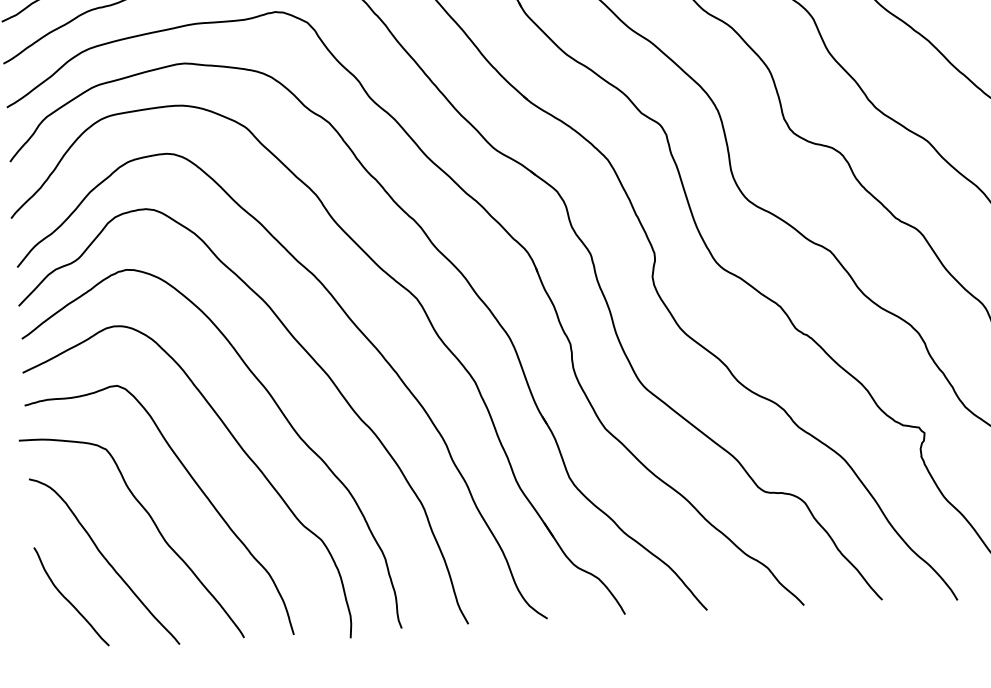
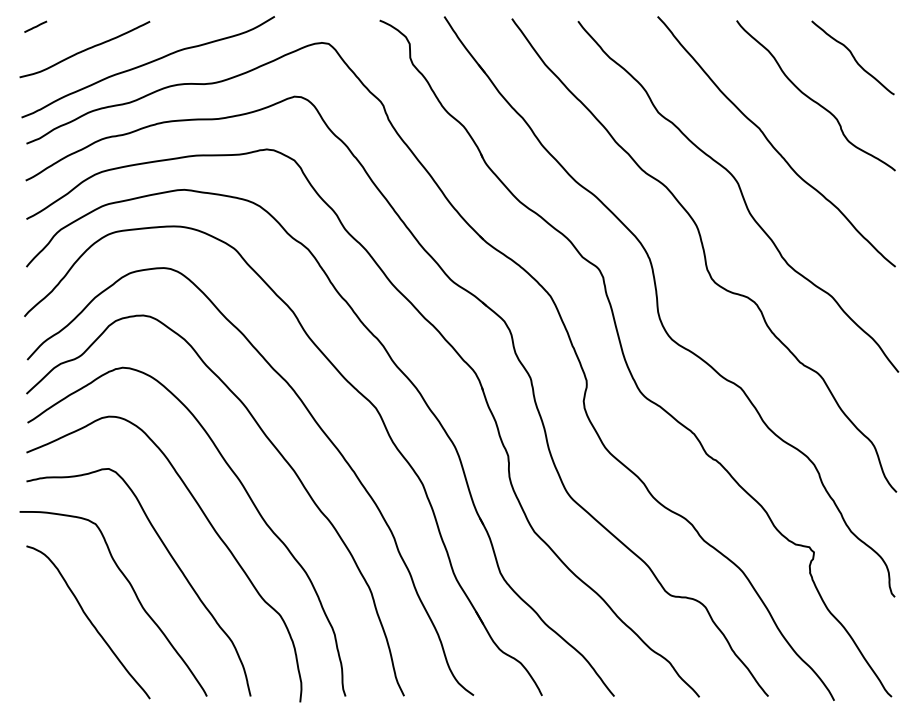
curve: (68, 599) -> (54, 653), removed

